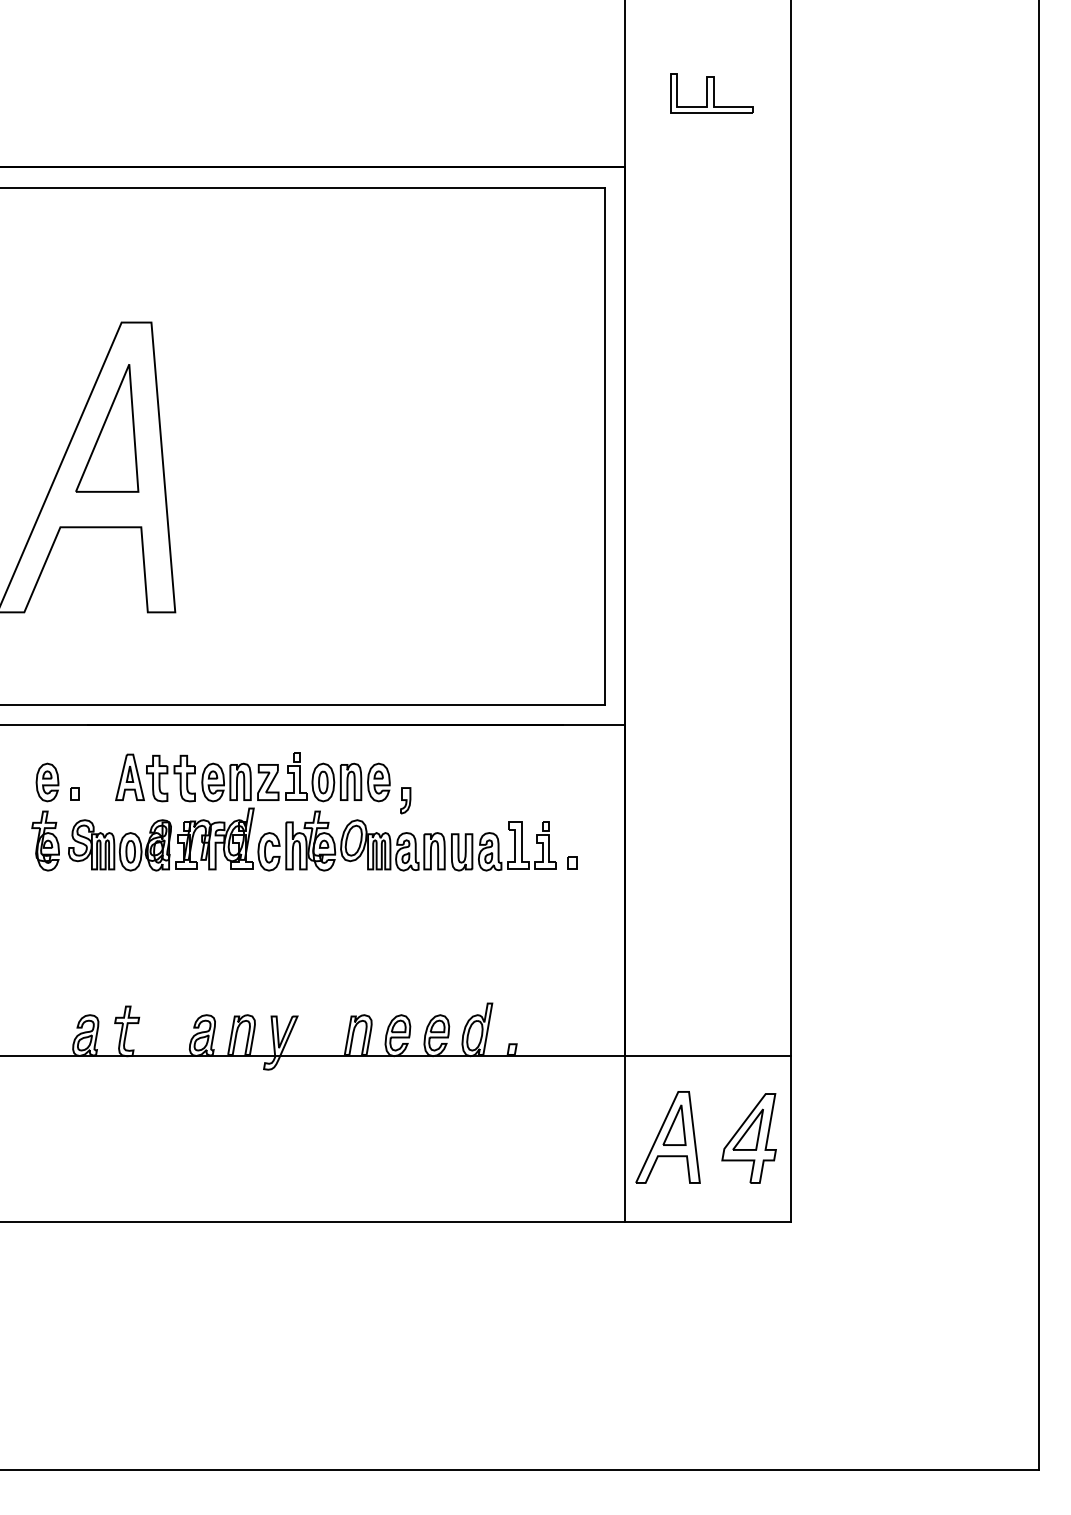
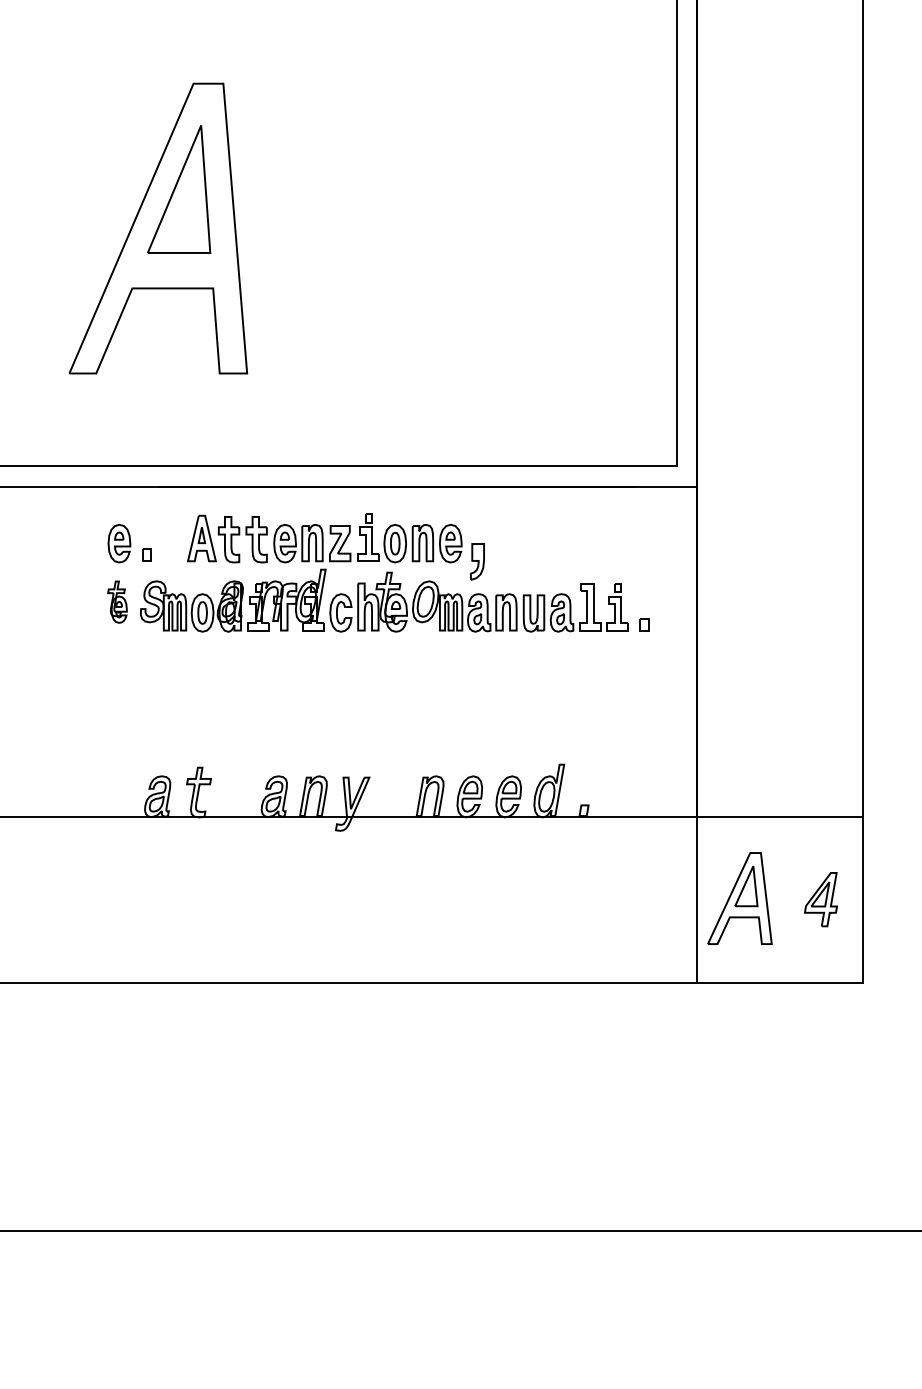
part: (405, 800) -> (477, 561), size x1.4
part: (45, 840) -> (117, 601), size x0.7
part: (748, 1138) -> (820, 899), size x0.6

